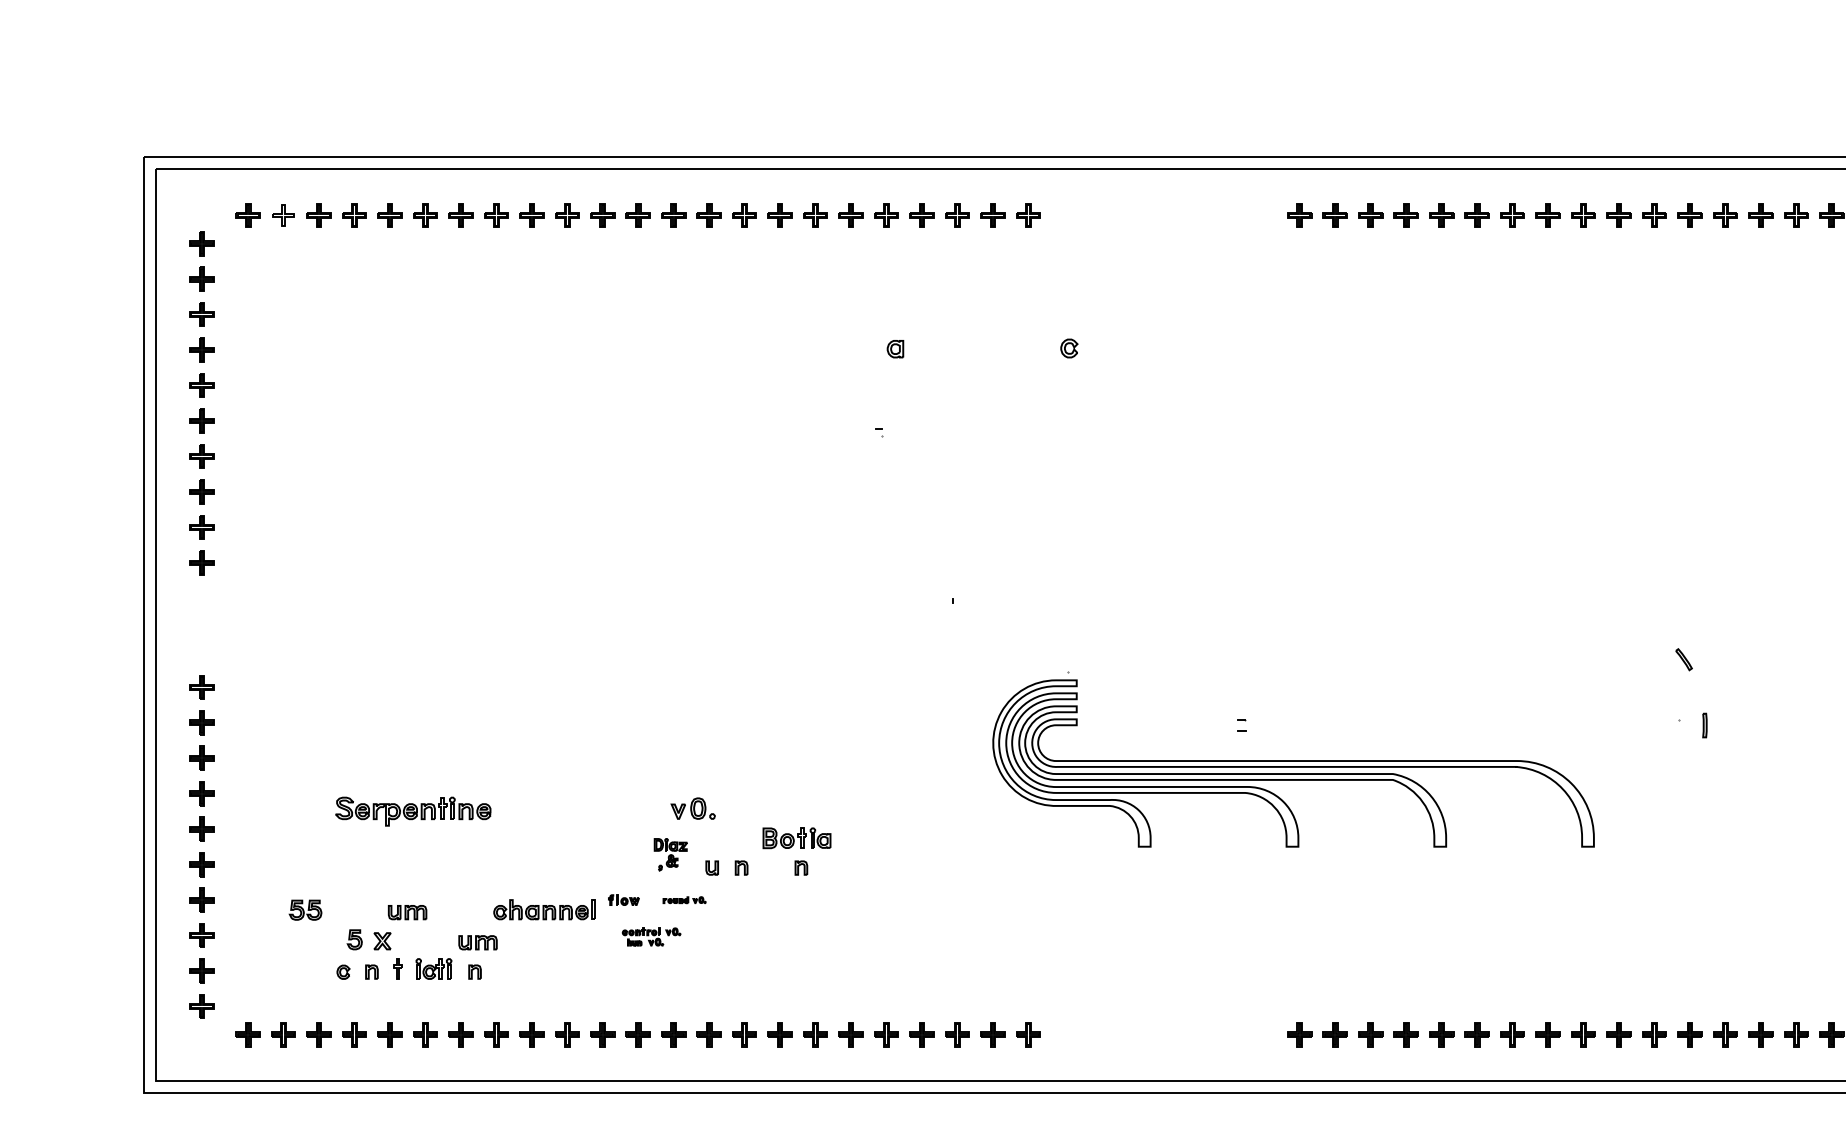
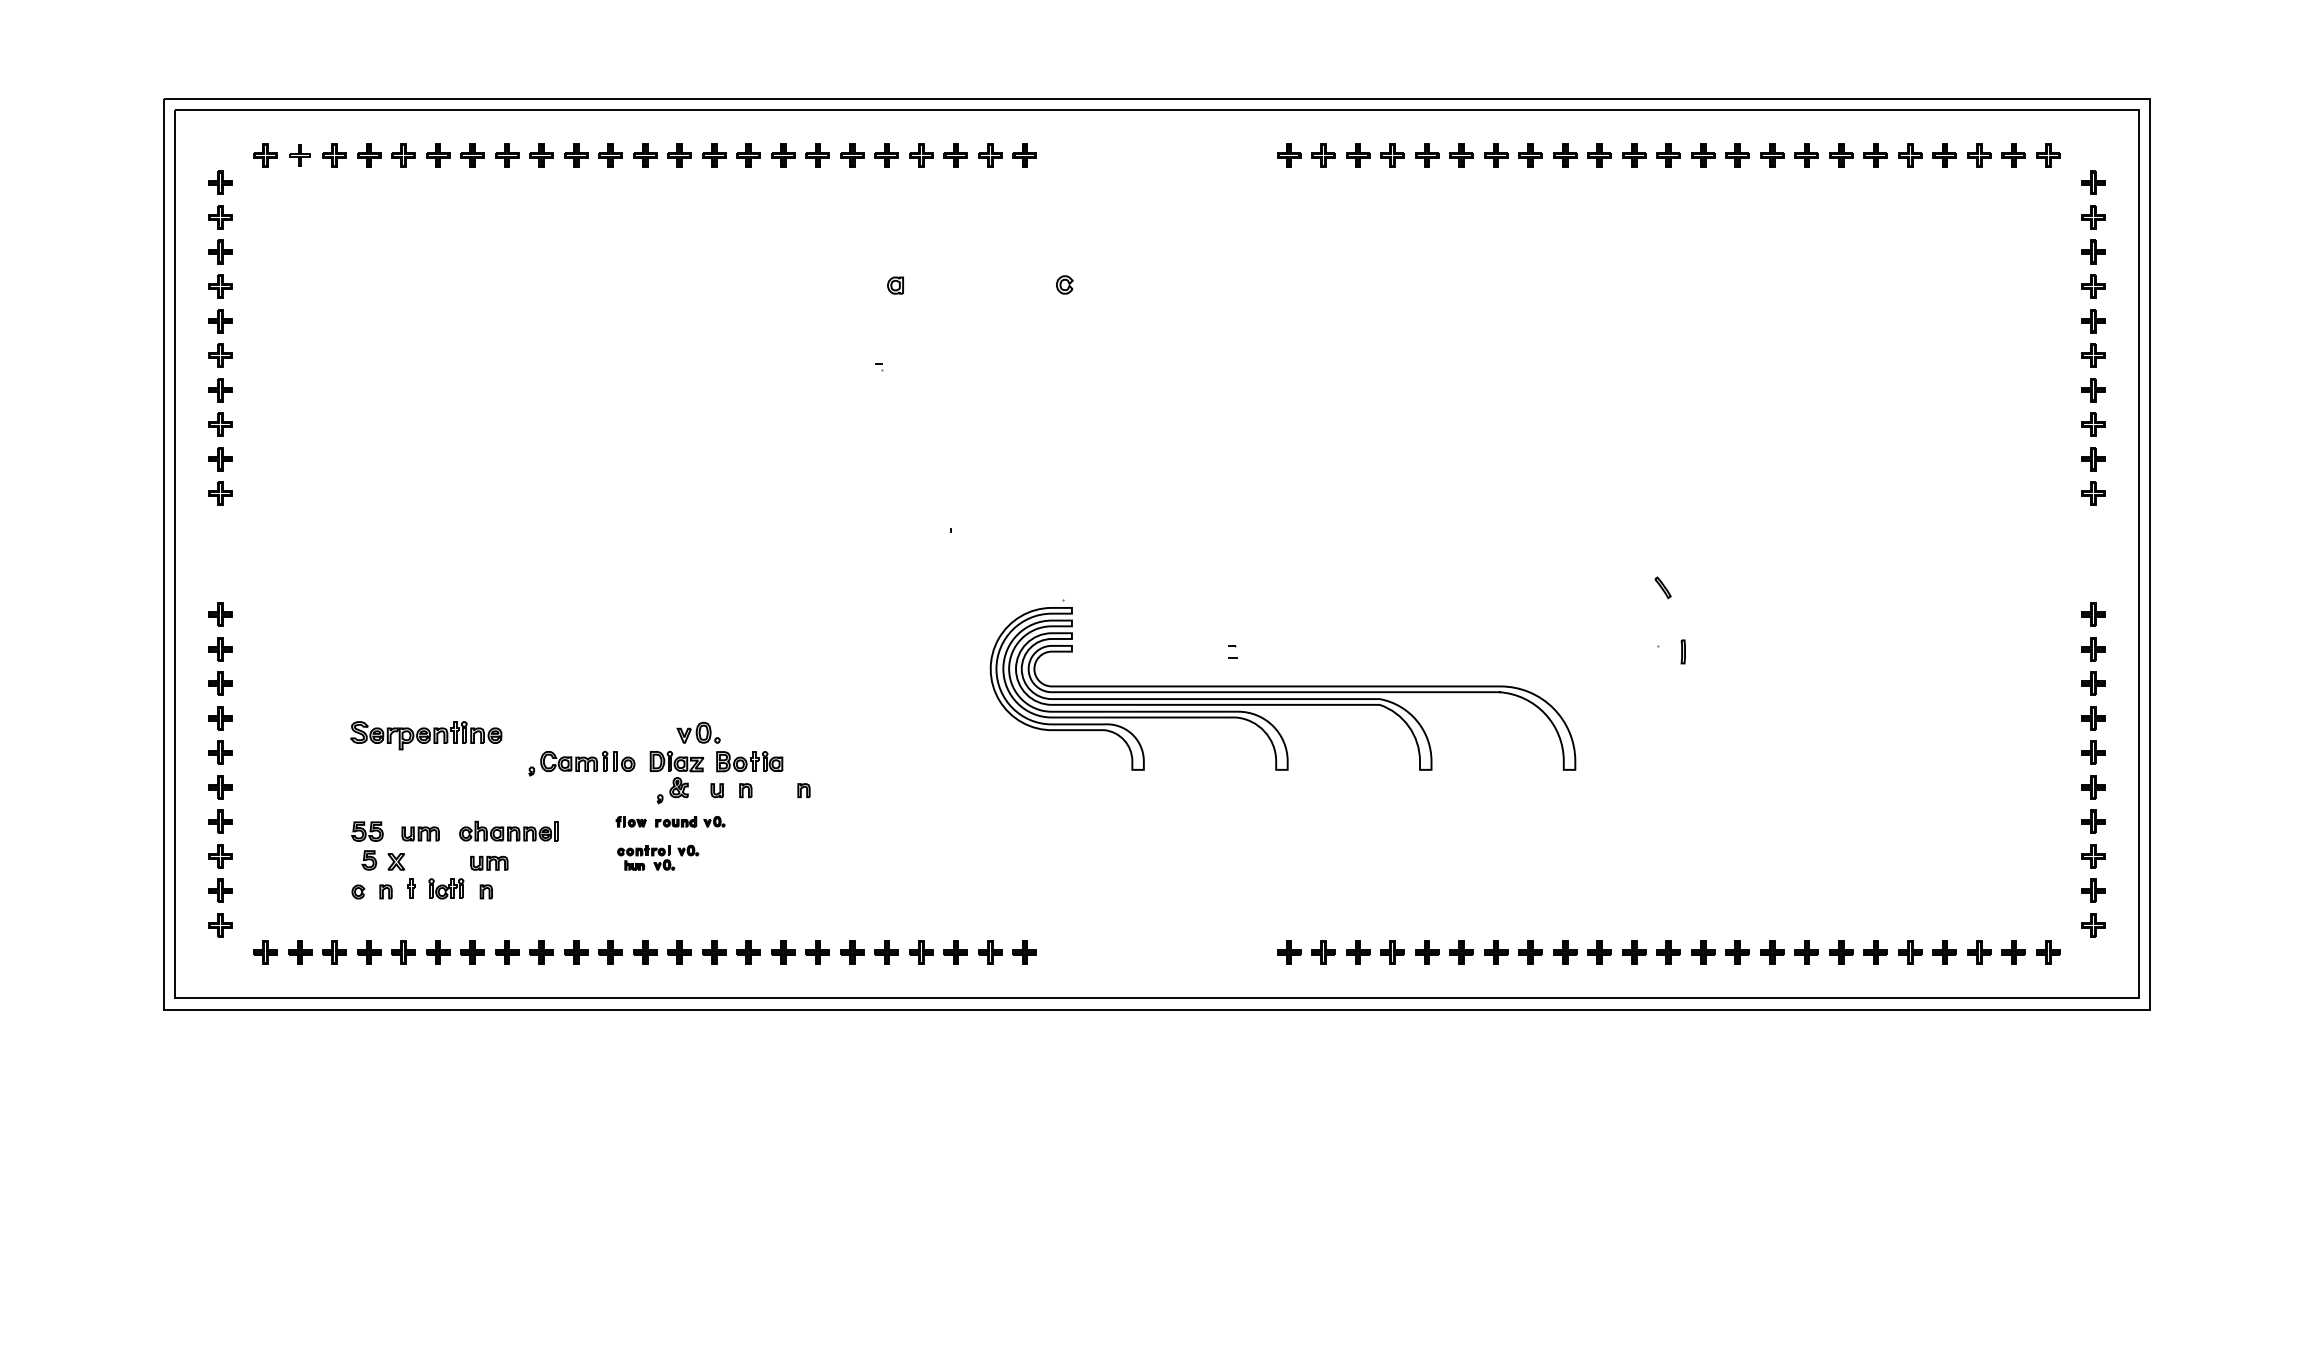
part: (796, 838) -> (749, 761), moved
part: (572, 840) -> (581, 763), added
part: (670, 854) -> (676, 777), size x1.67
part: (684, 899) -> (690, 821), size x1.67
part: (544, 909) -> (508, 830), moved
part: (305, 910) -> (367, 831), moved
part: (651, 936) -> (658, 857), size x1.43

